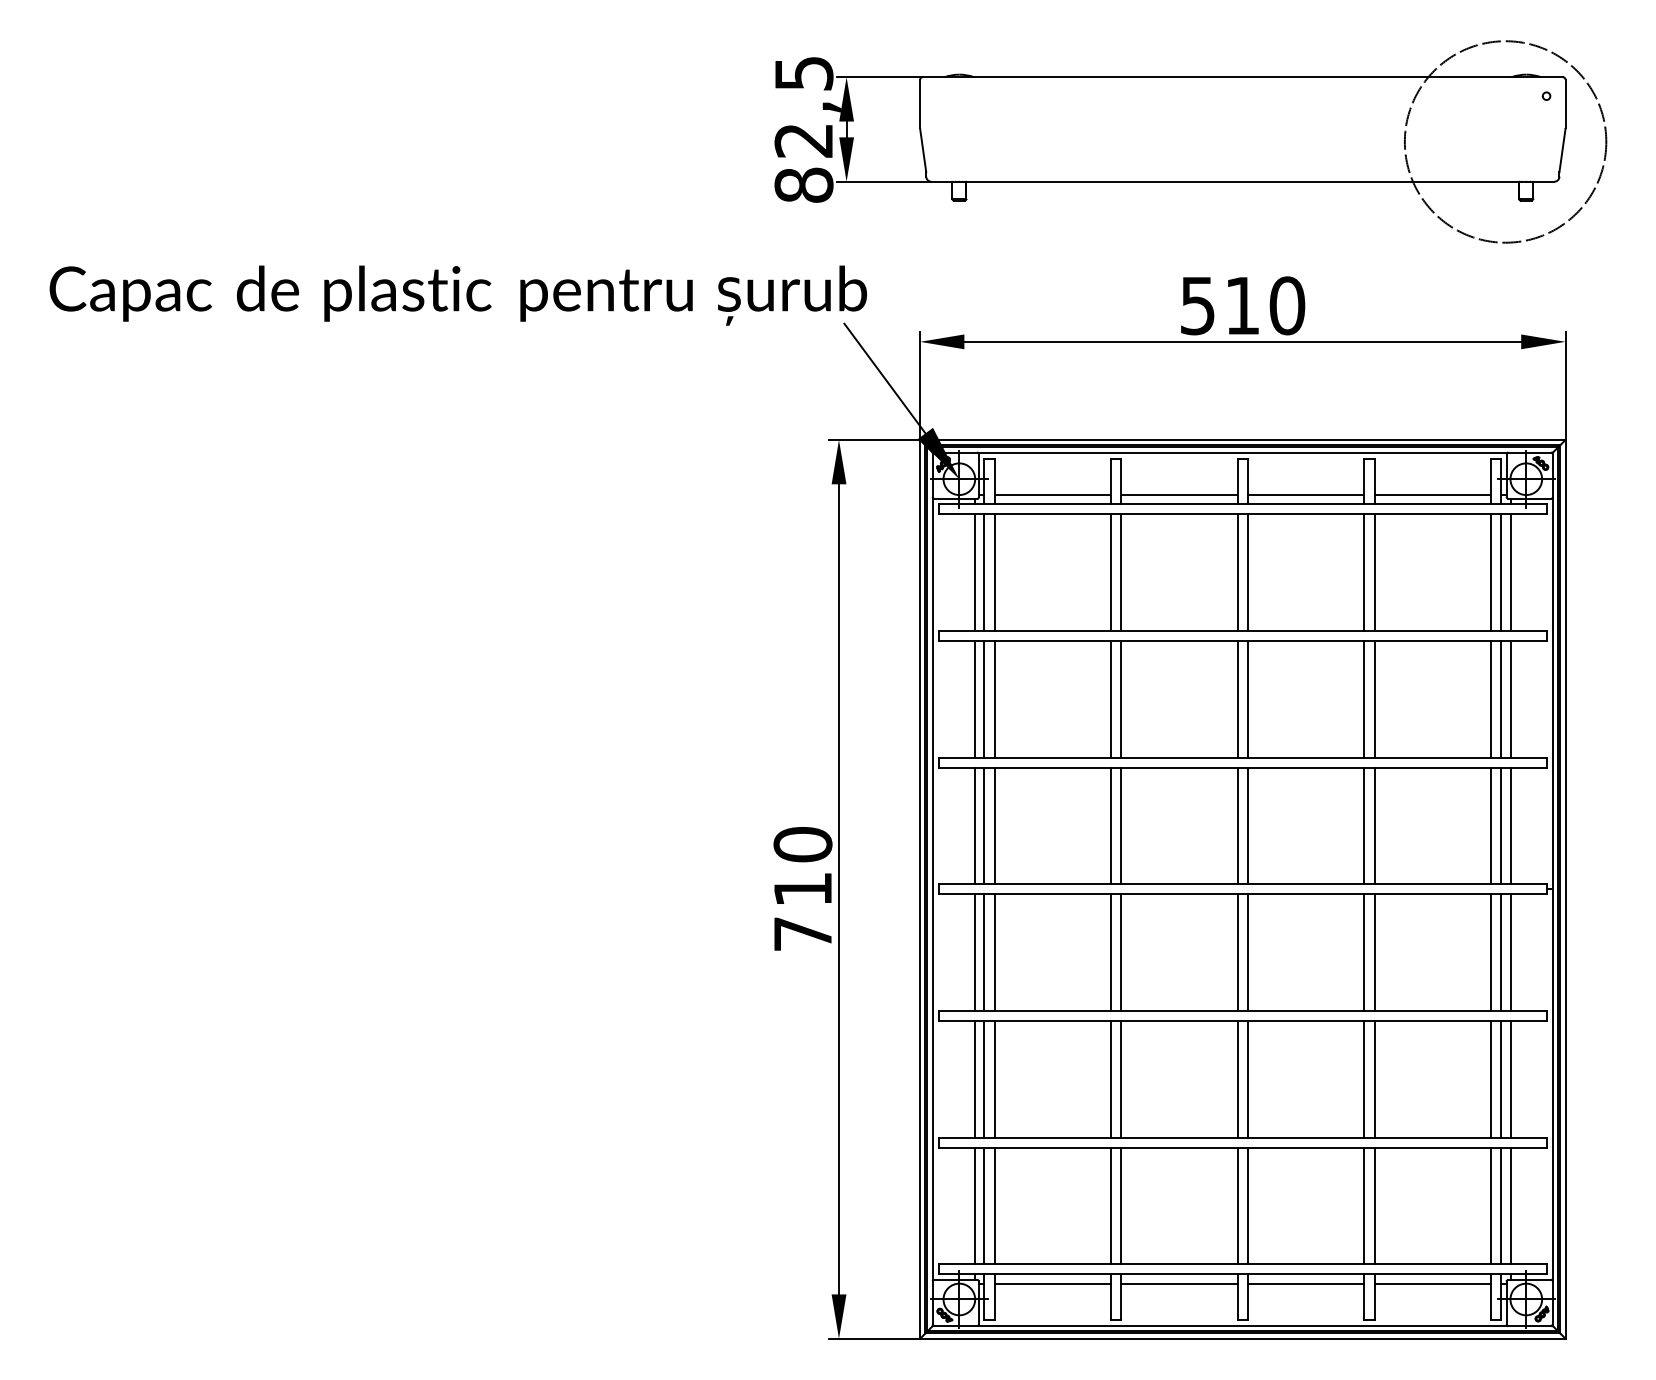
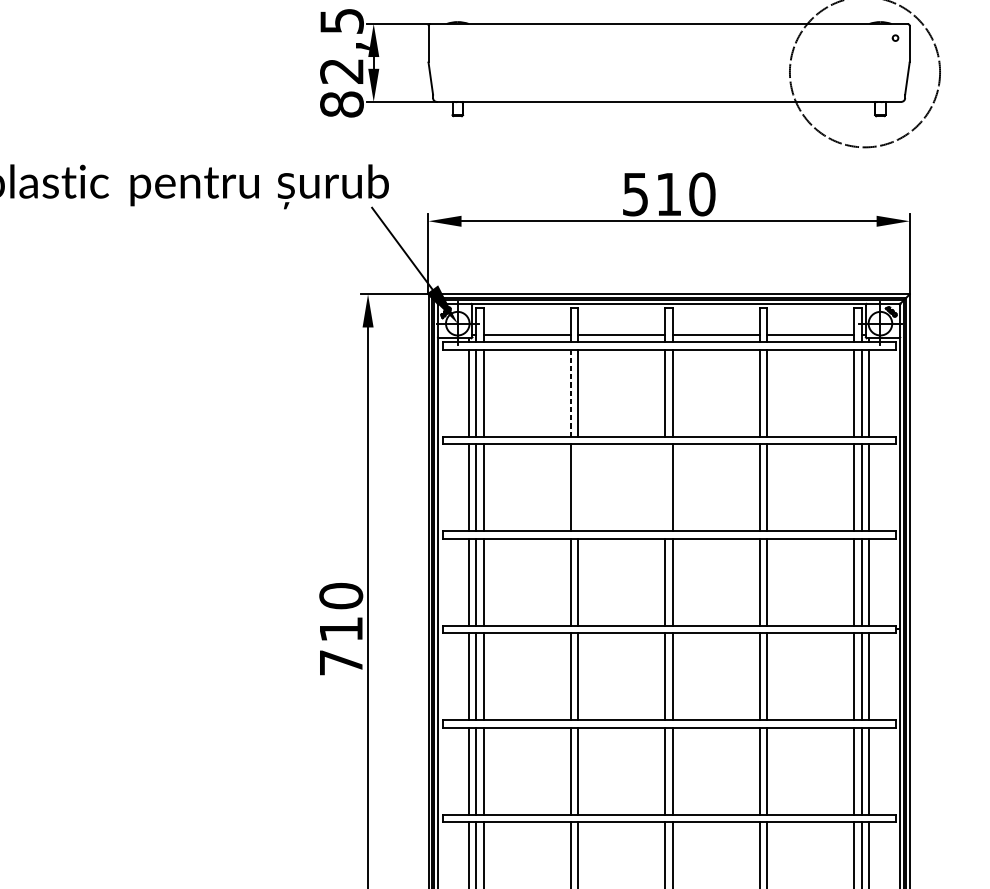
line: (1111, 572) -> (571, 393), solid -> dashed
line: (1121, 699) -> (578, 487), removed
line: (1237, 699) -> (665, 487), removed

